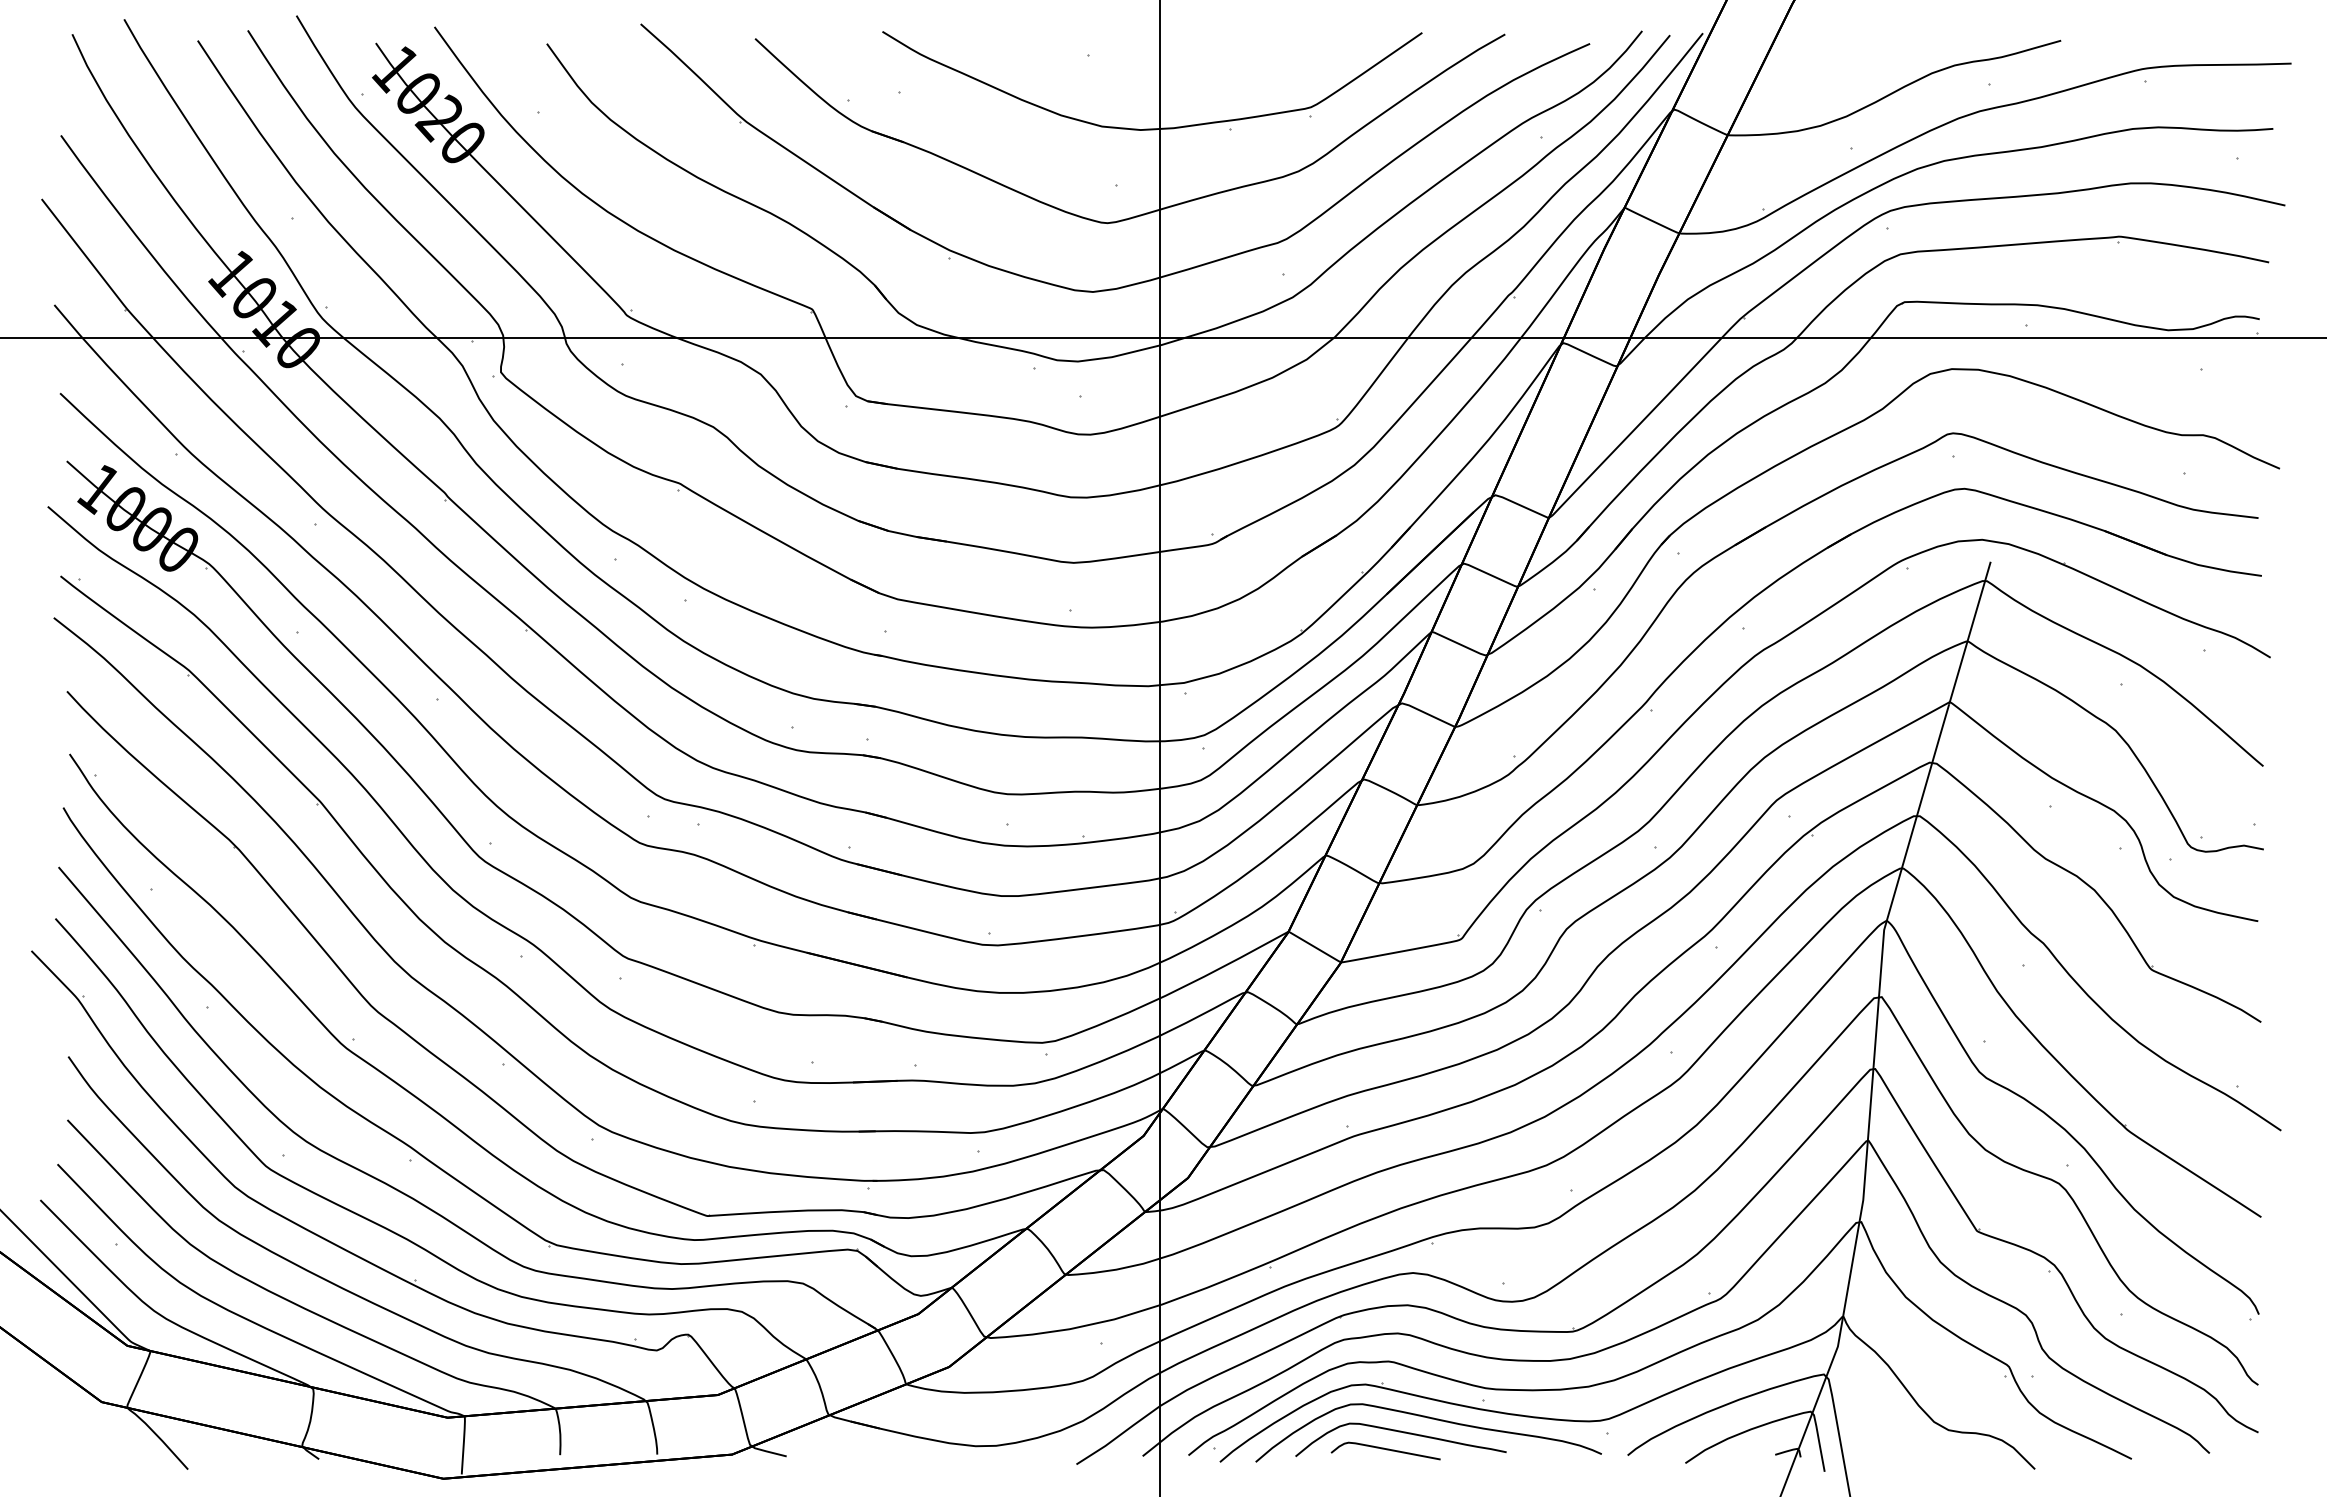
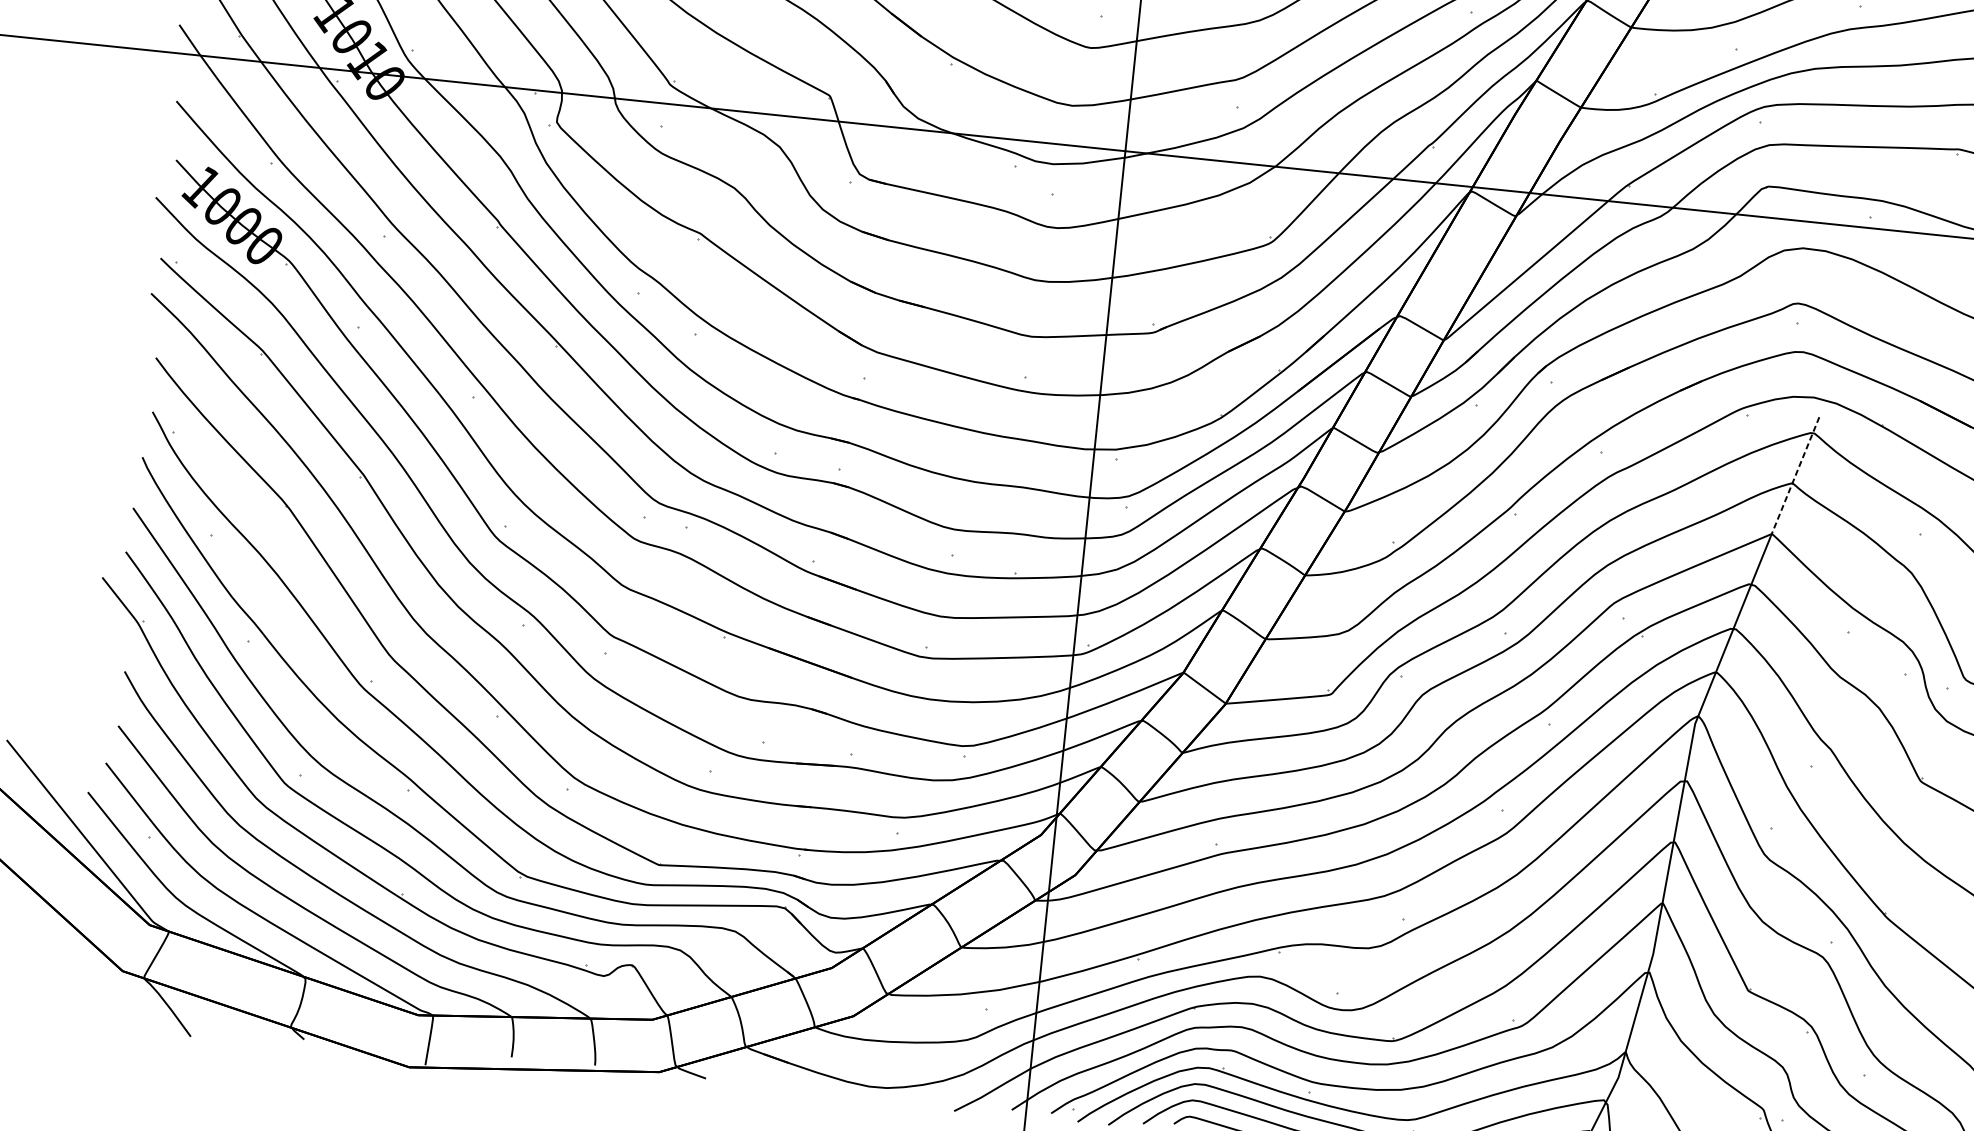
line: (1969, 633) -> (1794, 476), solid -> dashed

